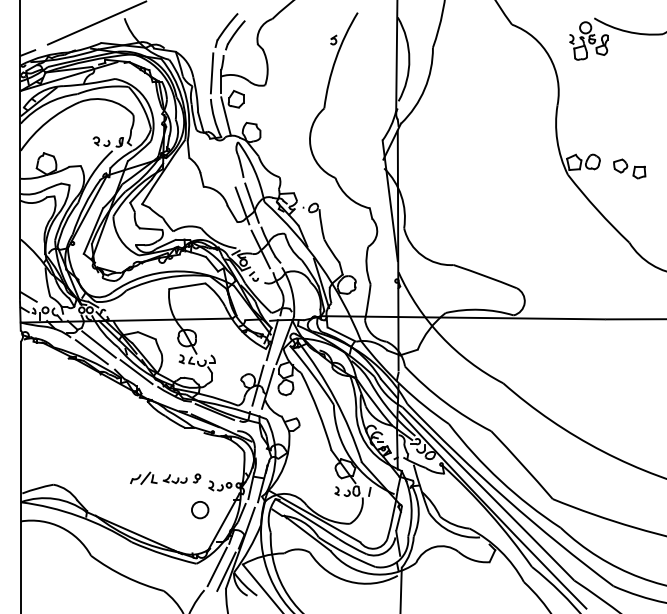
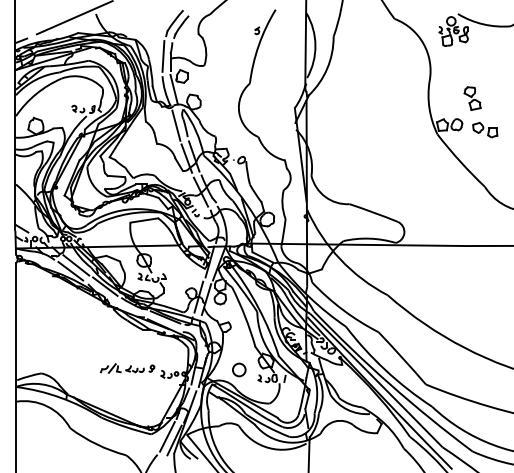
part: (613, 127) -> (472, 98), added
line: (229, 162) -> (176, 125), added
circle: (200, 509) -> (239, 369), moved

